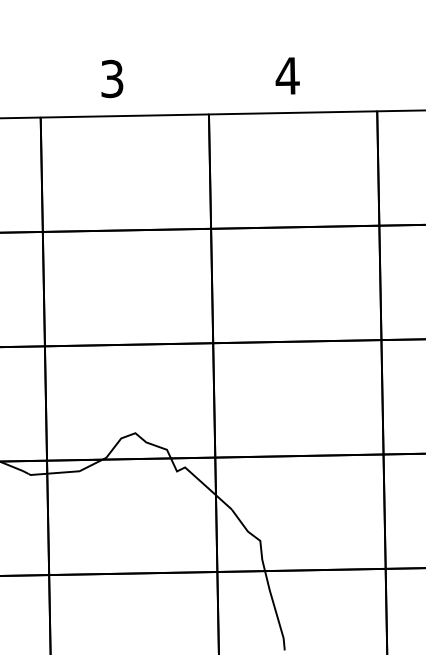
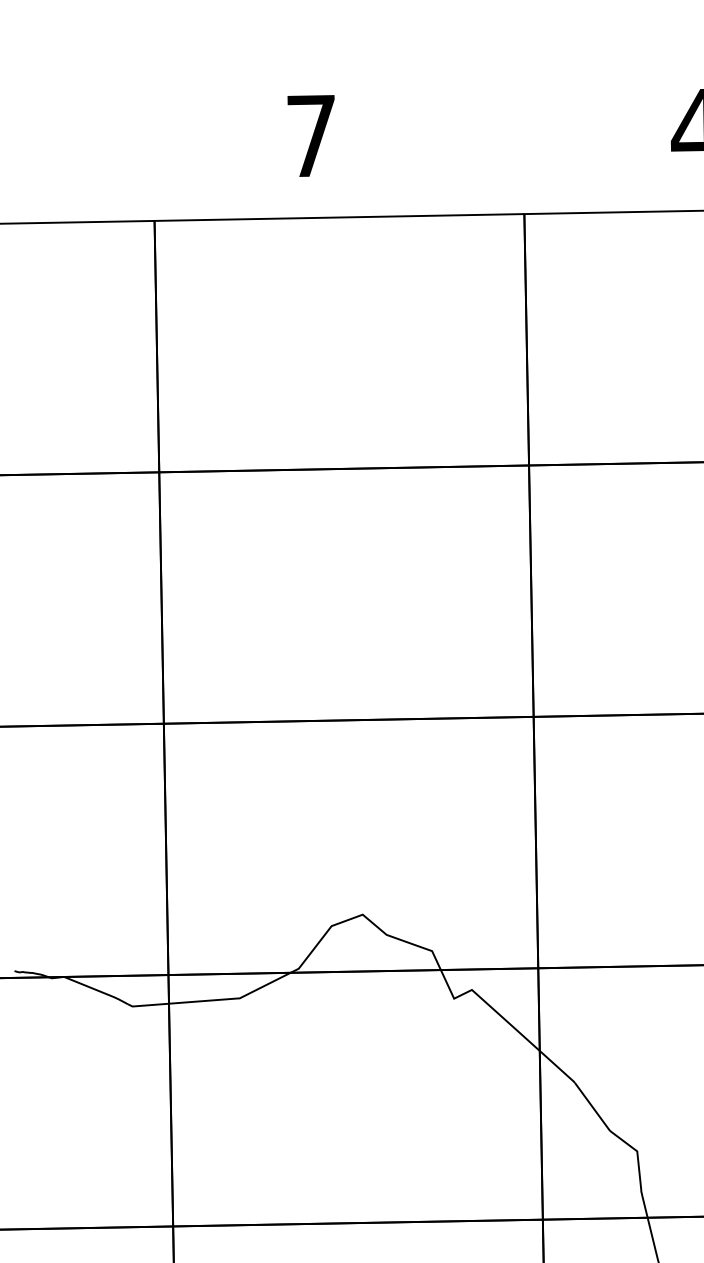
text: (112, 78) -> (312, 135), 3 -> 7

